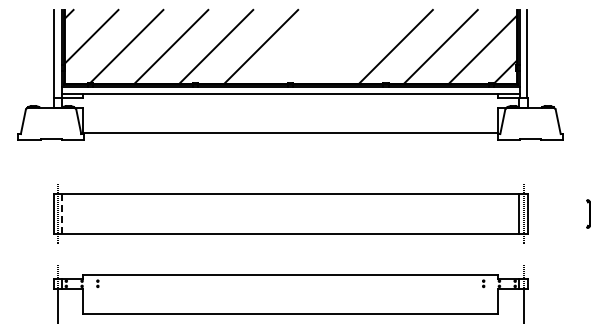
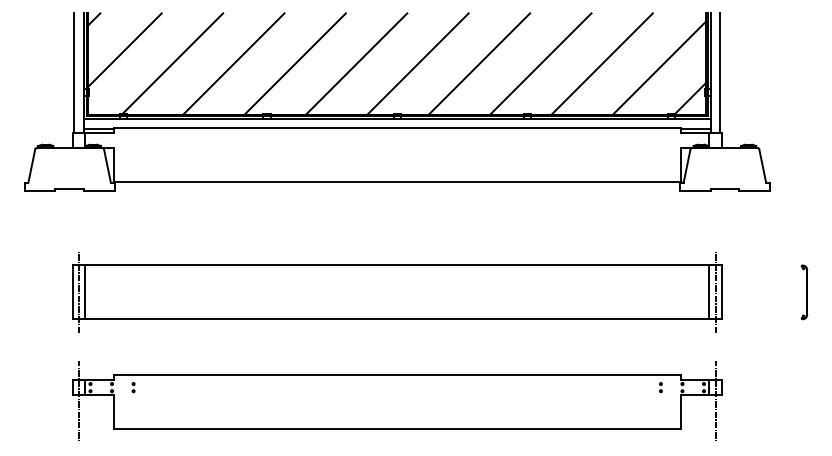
line: (306, 46) -> (418, 63), added
line: (350, 46) -> (478, 63), added
part: (588, 213) -> (804, 291), size x1.43
line: (62, 214) -> (85, 292), dashed -> solid

